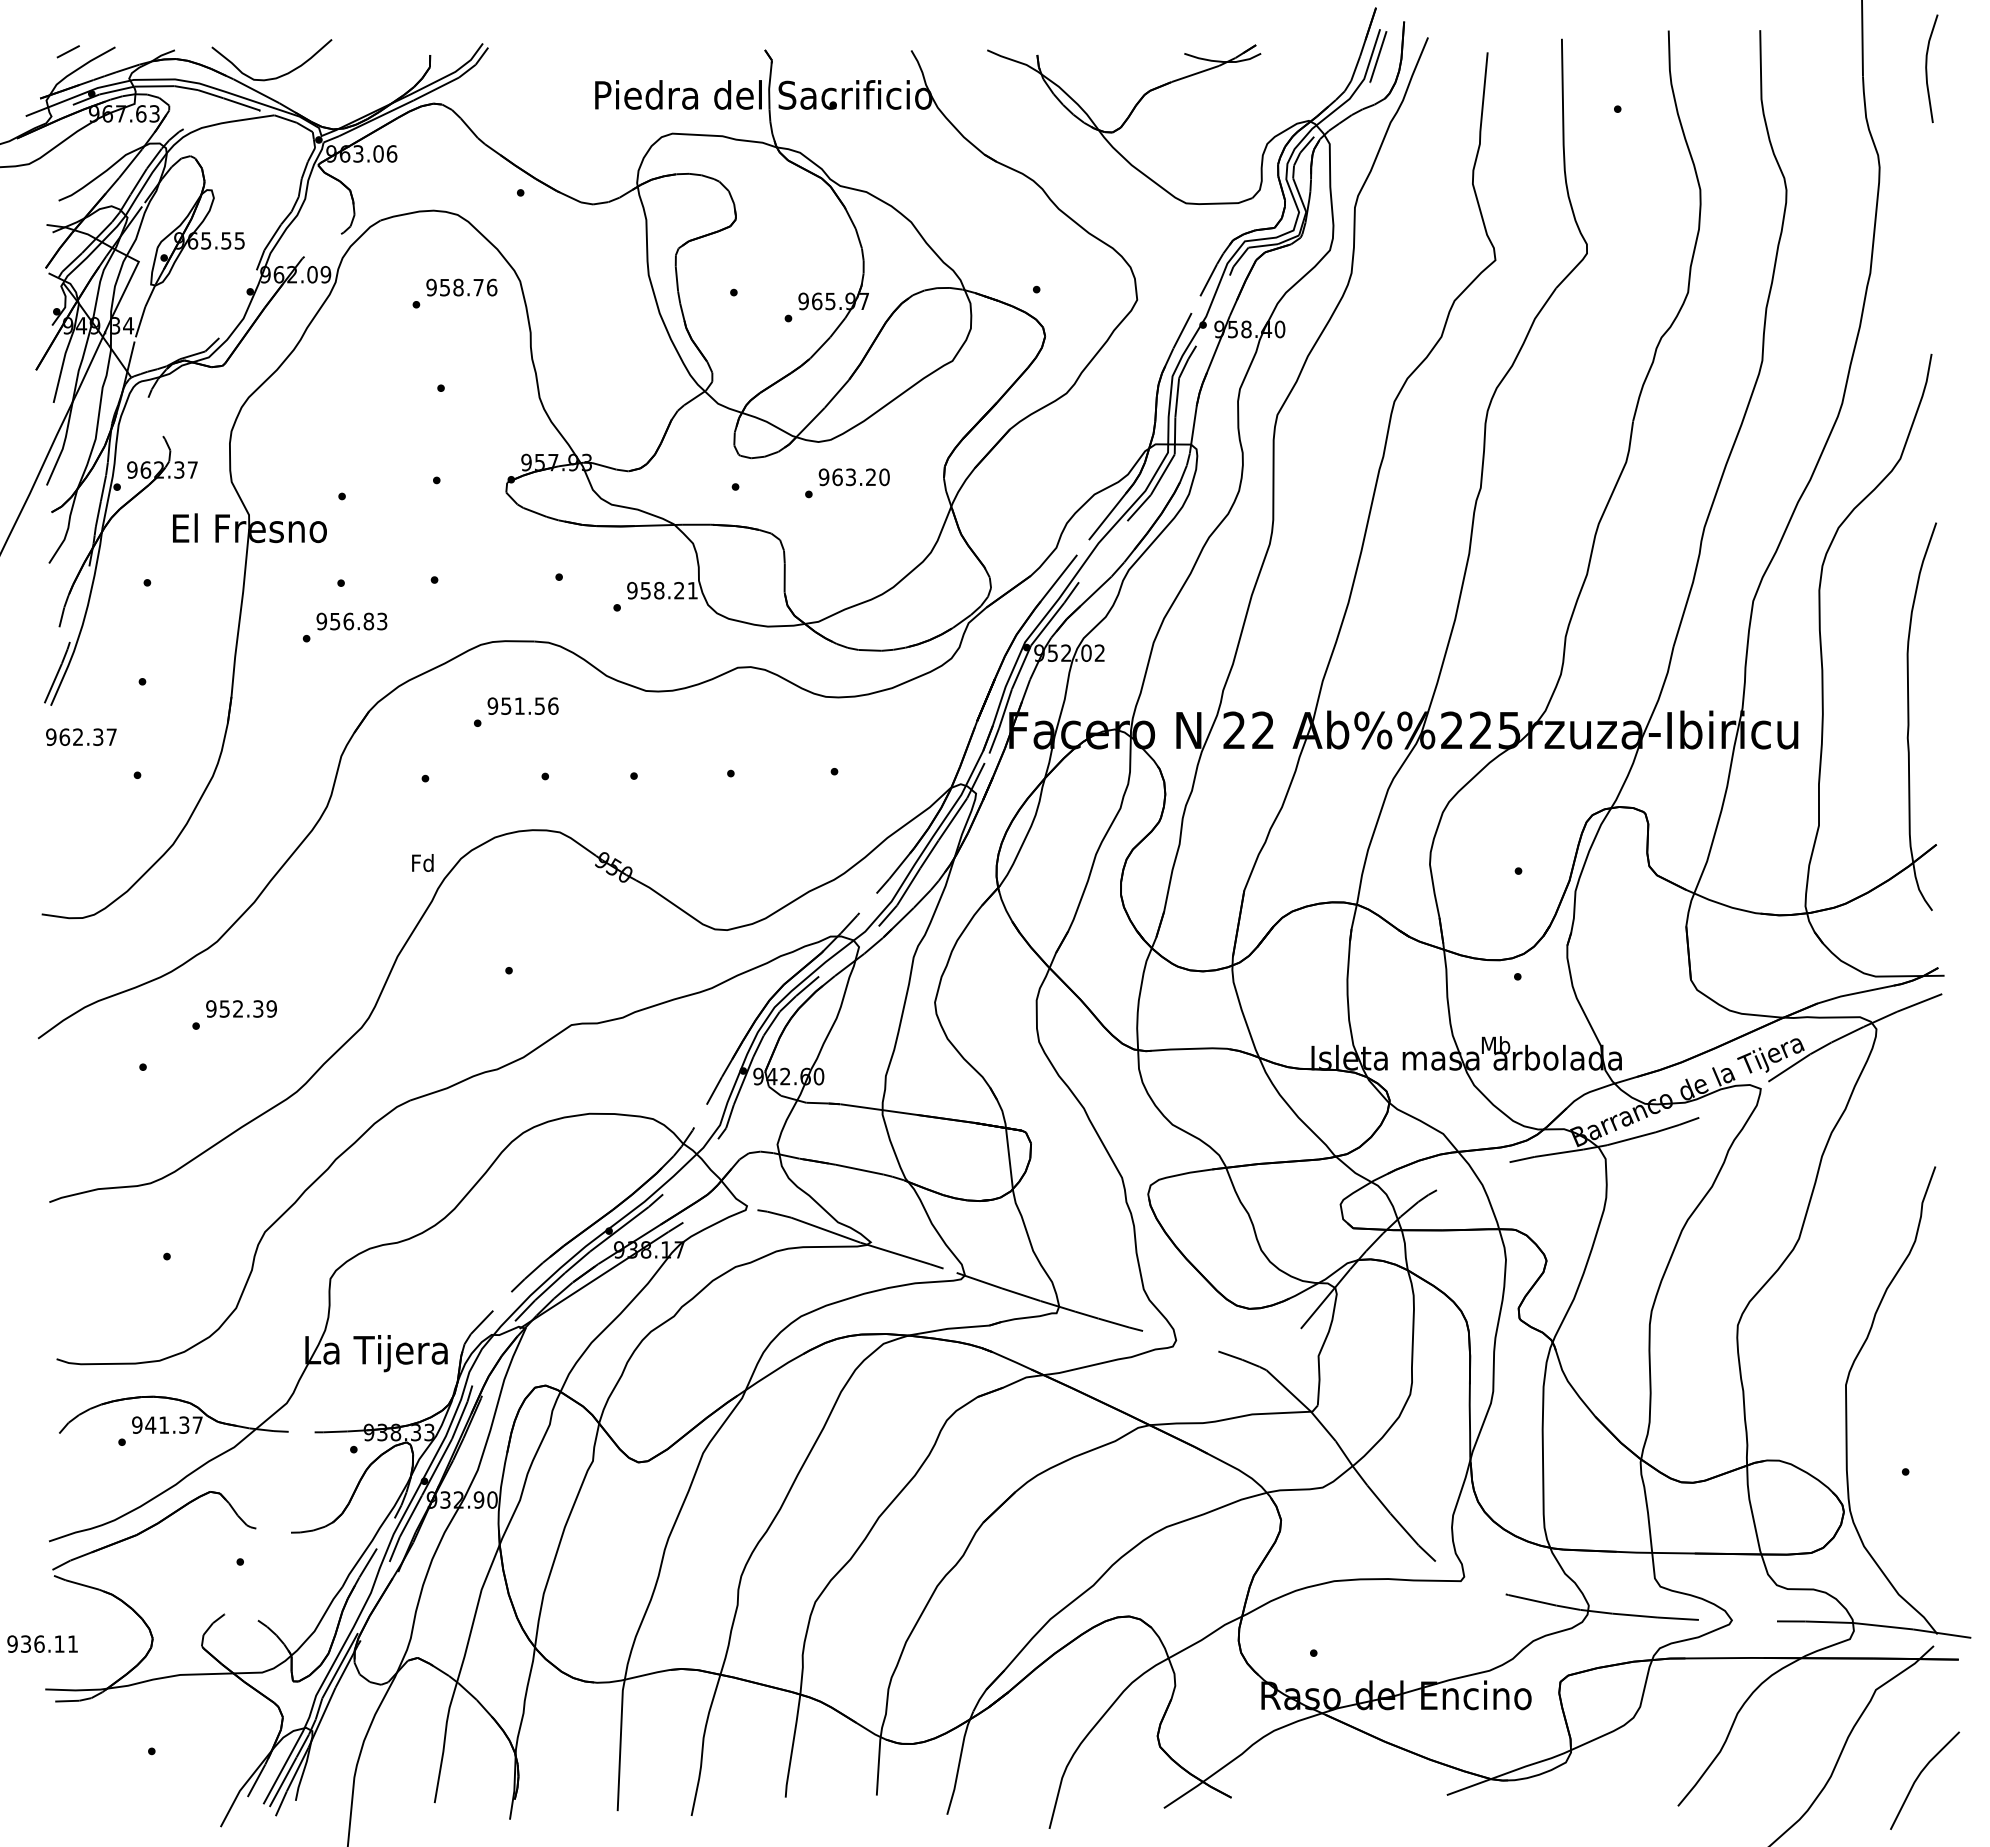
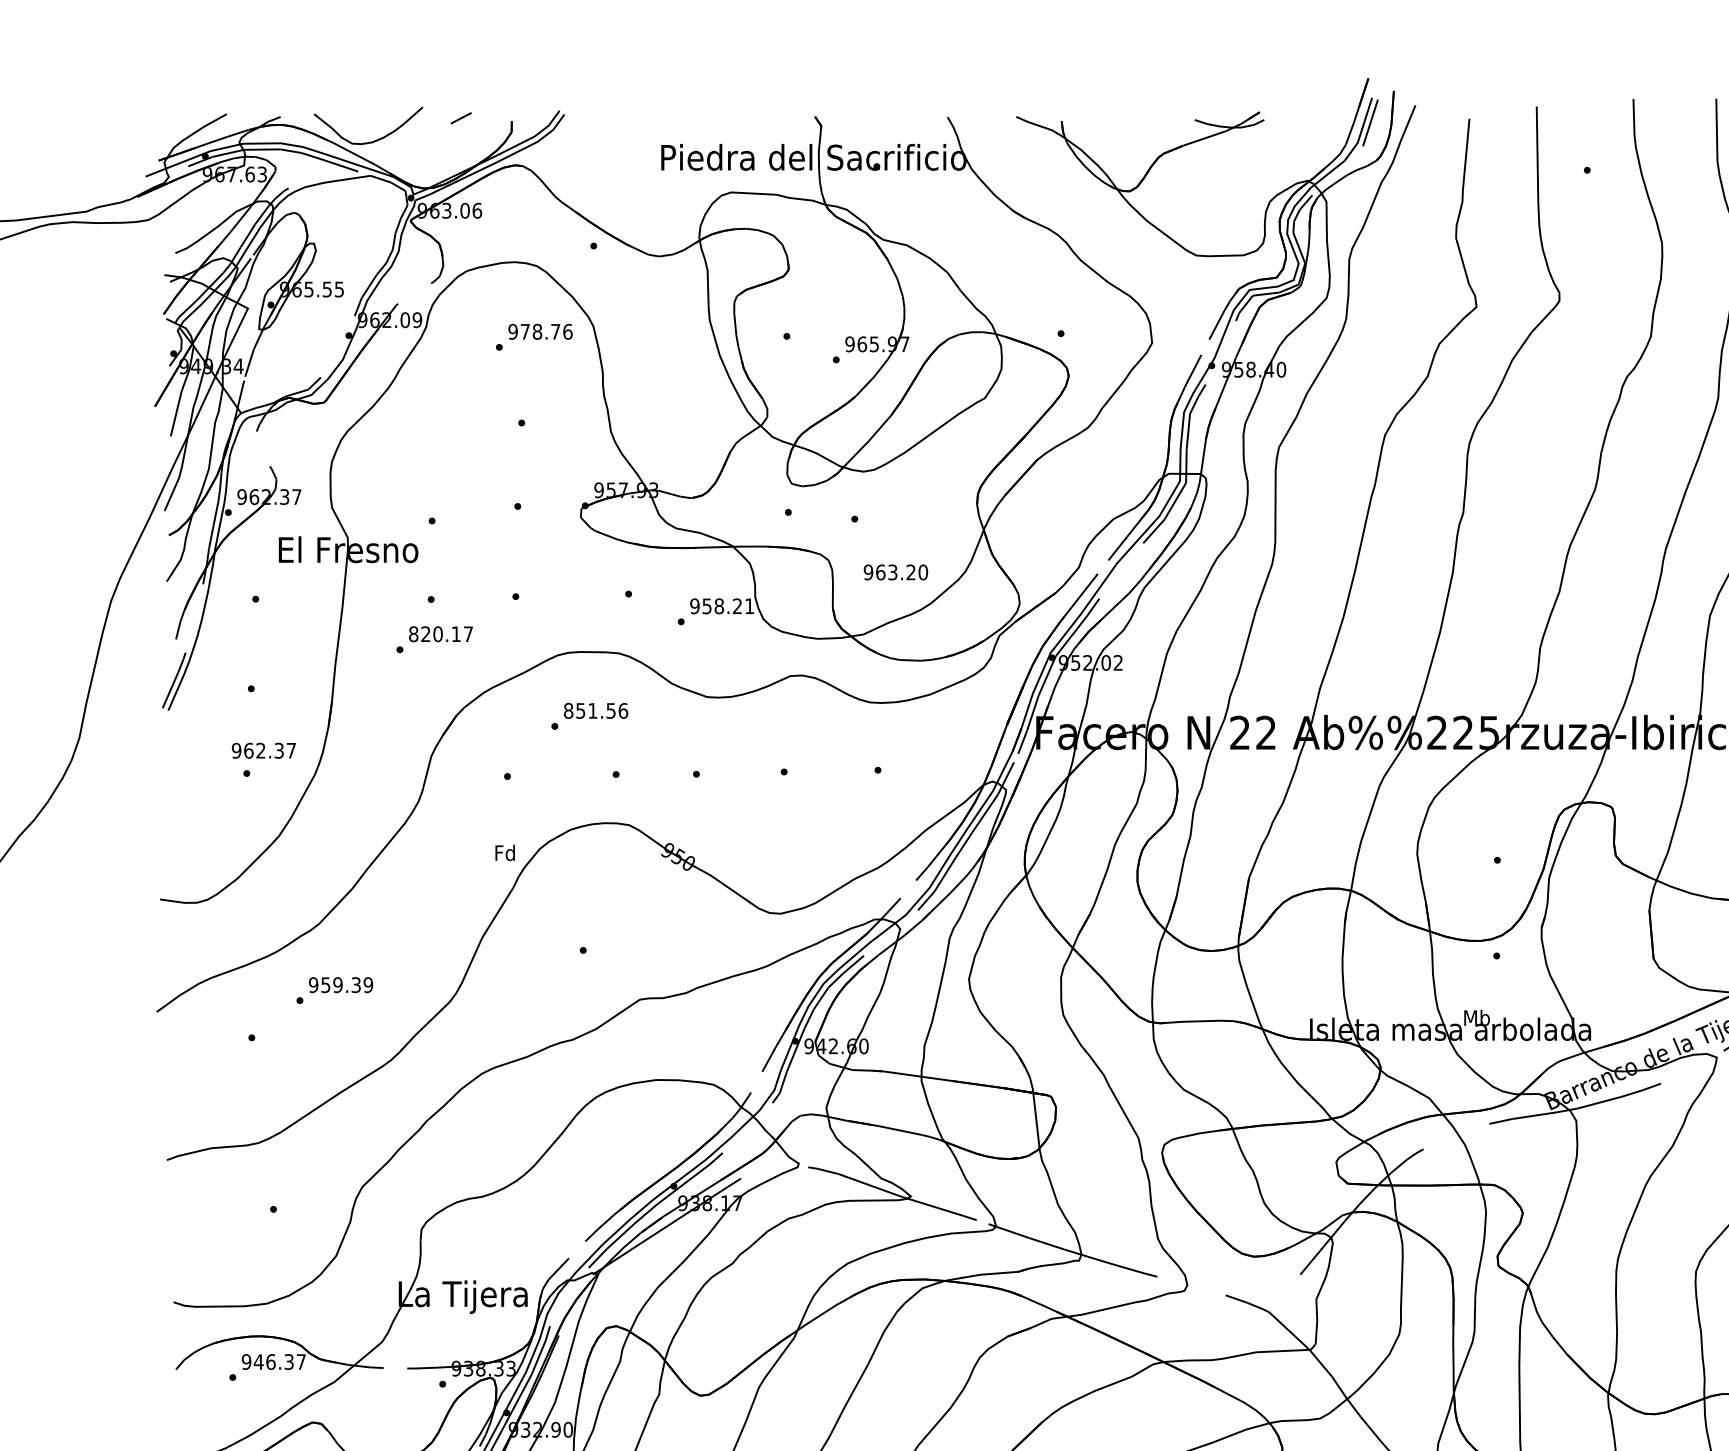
line: (67, 51) -> (460, 118), moved
text: (444, 287) -> (524, 331), 958.76 -> 978.76
text: (853, 477) -> (895, 572), moved
text: (351, 621) -> (440, 634), 956.83 -> 820.17
text: (492, 705) -> (568, 710), 951.56 -> 851.56
text: (81, 736) -> (263, 750), moved
text: (238, 1008) -> (338, 984), 952.39 -> 959.39
text: (164, 1424) -> (271, 1361), 941.37 -> 946.37

